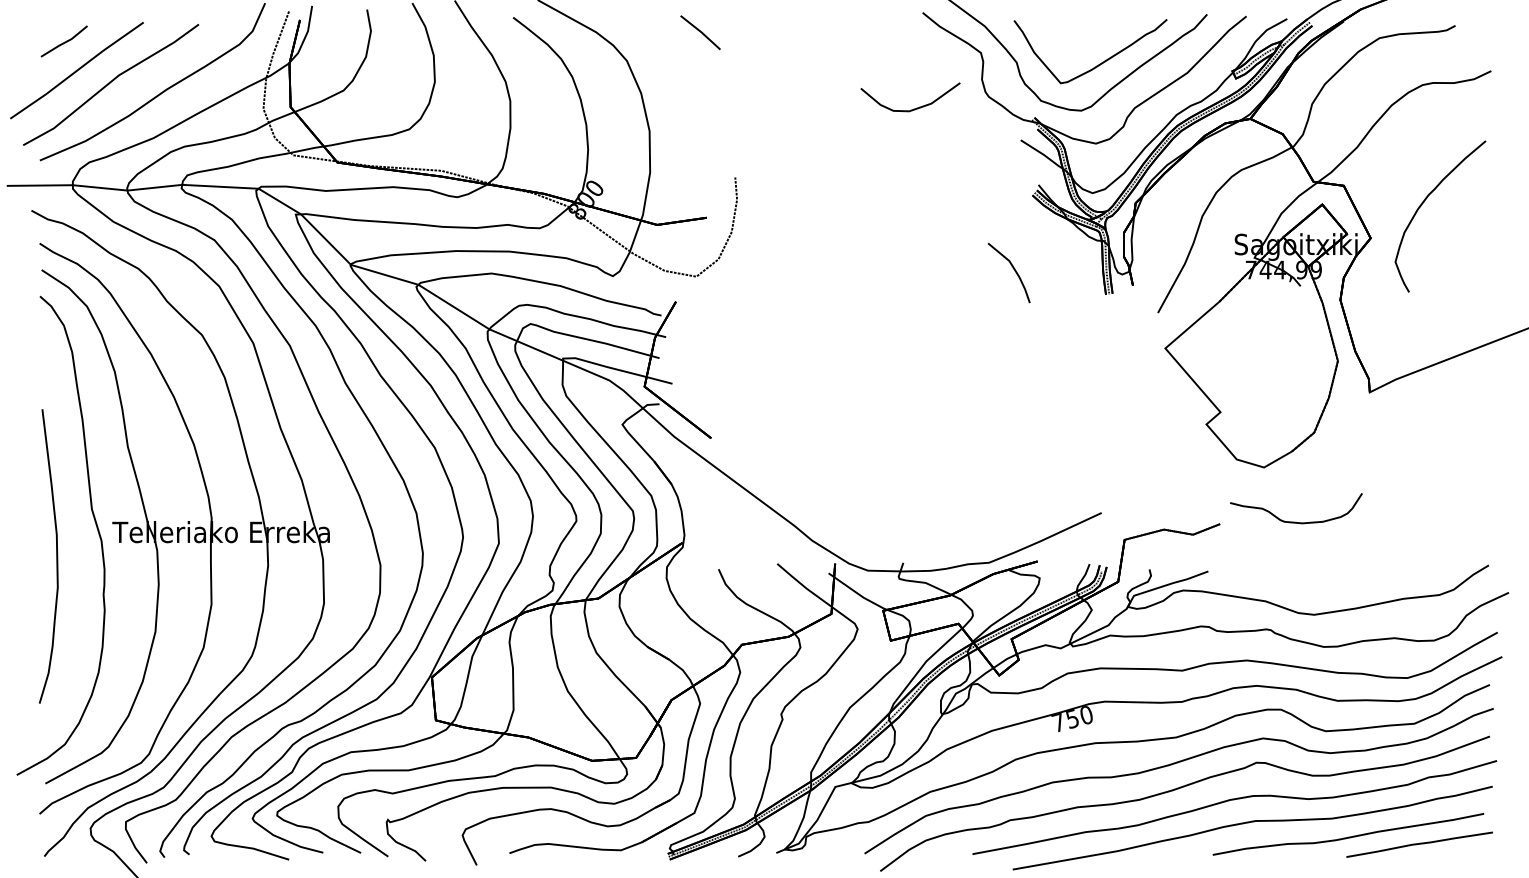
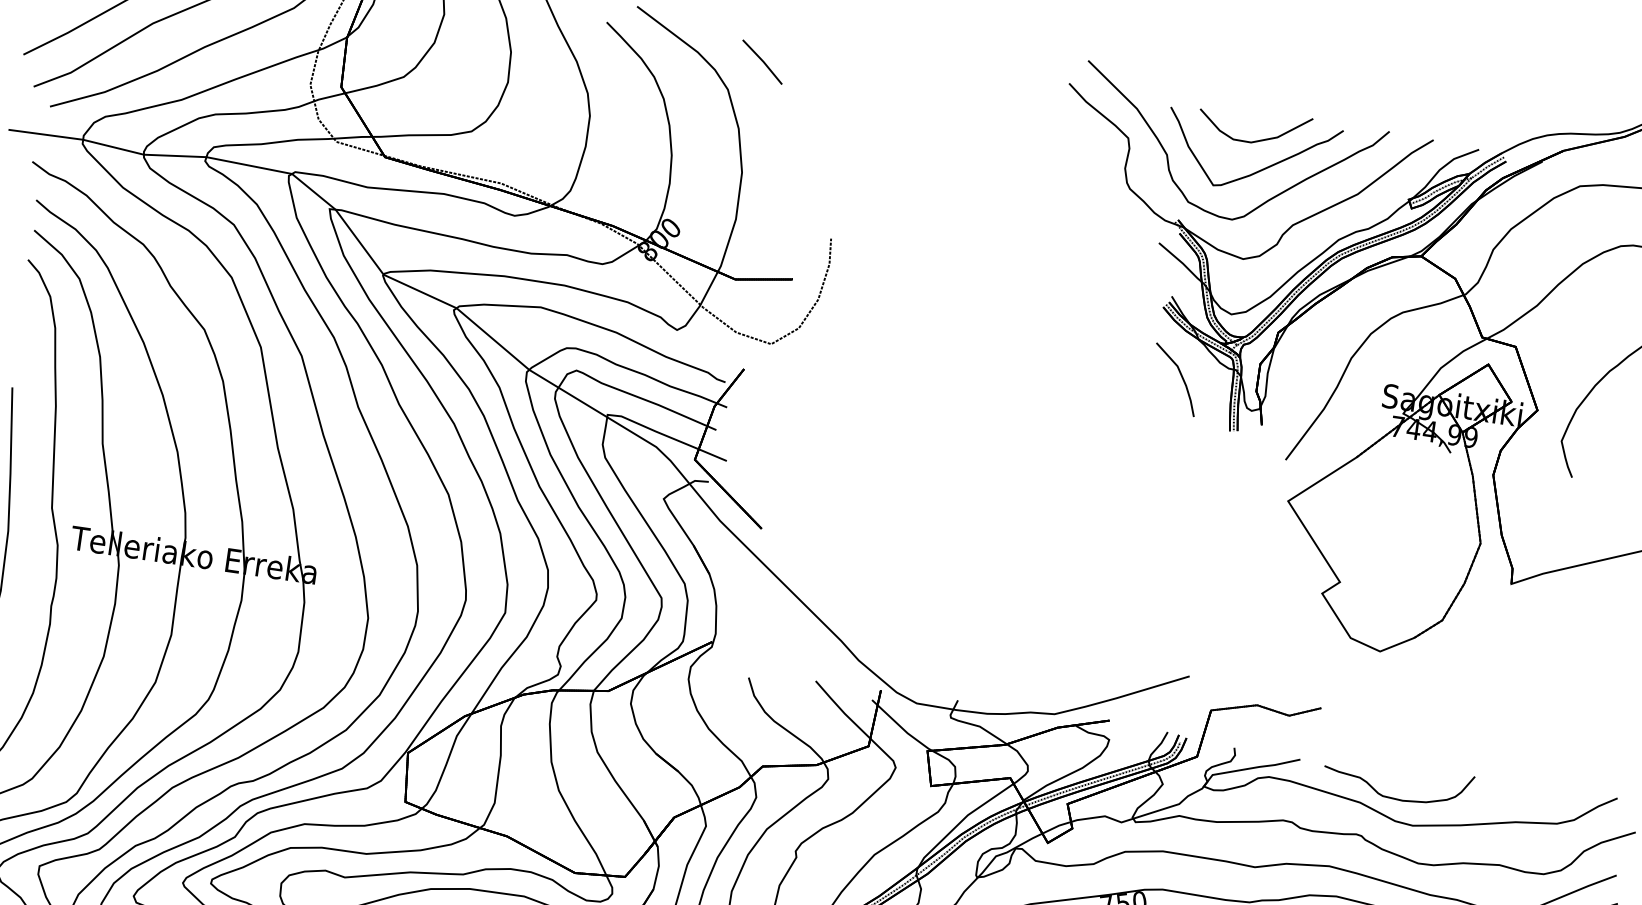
line: (700, 32) -> (762, 61), moved
curve: (913, 108) -> (1256, 140), moved
line: (1012, 268) -> (1179, 375), moved
curve: (1295, 521) -> (1395, 797), moved

